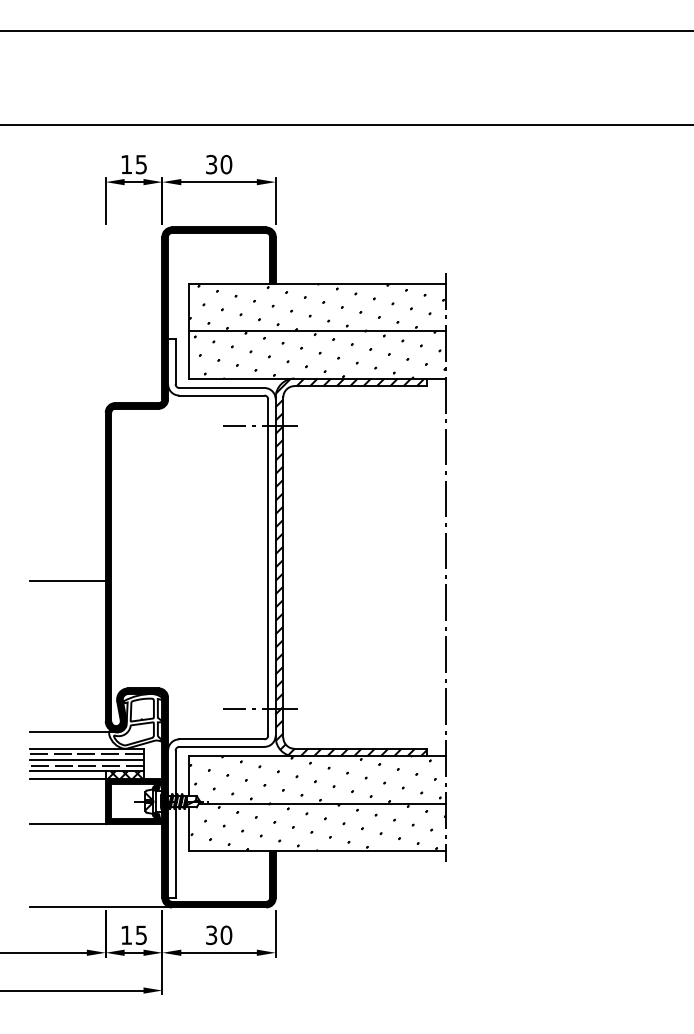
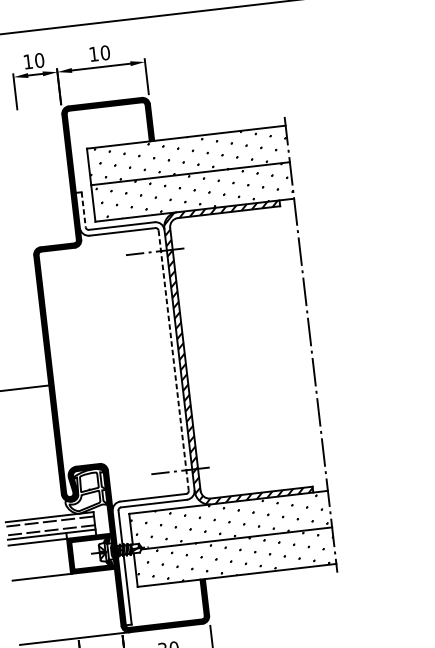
text: (141, 164) -> (39, 60), 15 -> 10
text: (211, 164) -> (93, 54), 30 -> 10
line: (175, 361) -> (83, 209), solid -> dashed
line: (268, 567) -> (173, 360), solid -> dashed
line: (72, 731) -> (37, 505), removed
line: (86, 760) -> (50, 526), removed
hatch: (123, 775) -> (80, 534), removed

